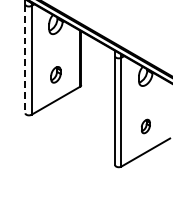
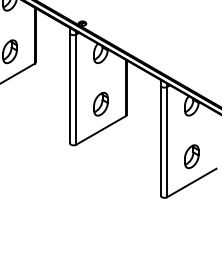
line: (24, 59) -> (69, 88), dashed -> solid
part: (55, 75) -> (100, 104), size x1.43
part: (145, 126) -> (191, 156), size x1.67

